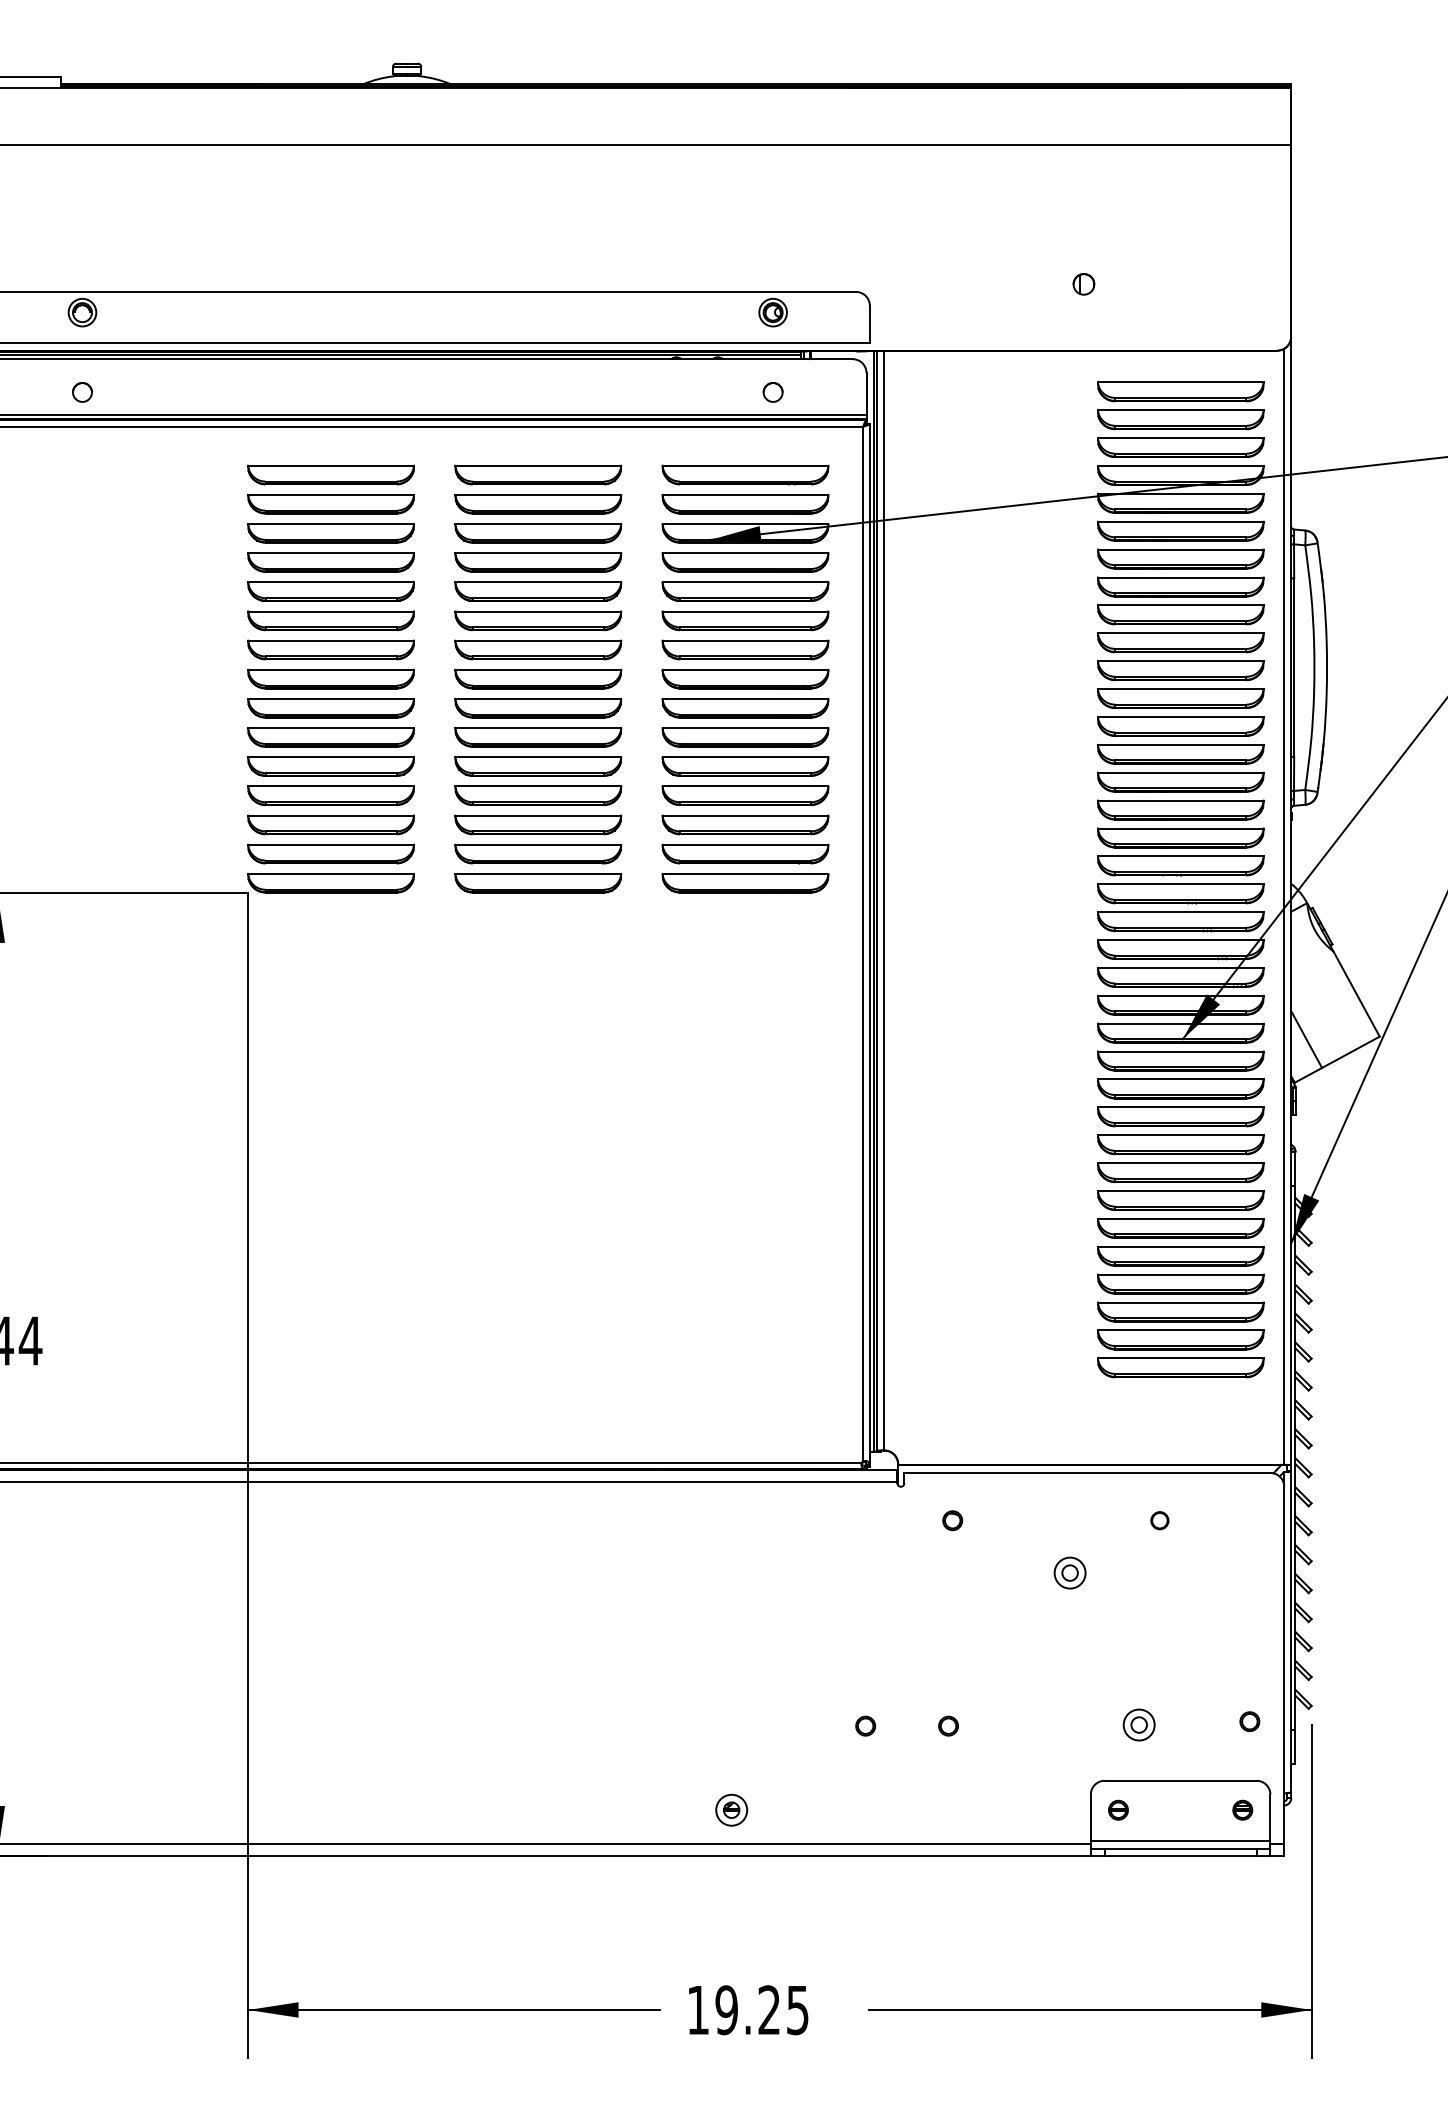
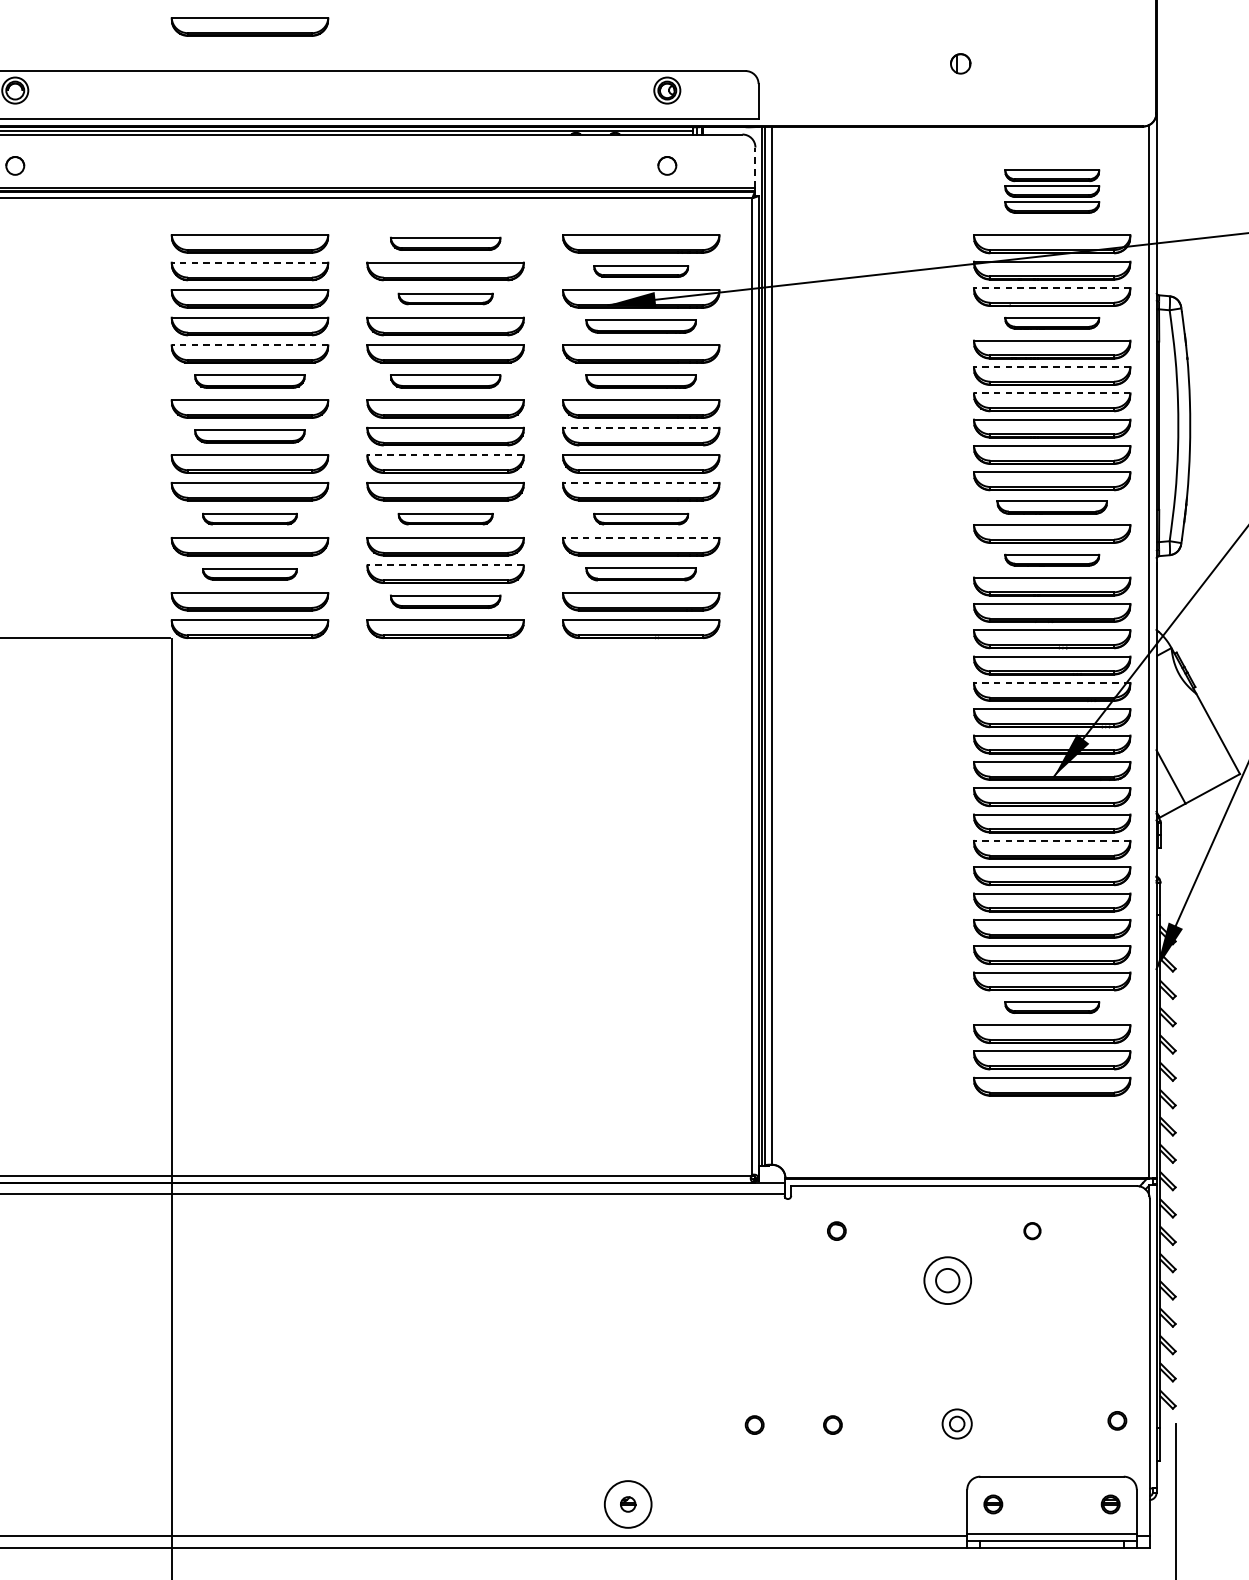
part: (330, 245) -> (249, 27), added
line: (866, 393) -> (755, 166), solid -> dashed
part: (1180, 419) -> (1051, 191), size x0.6
part: (538, 474) -> (445, 243), size x0.7
line: (331, 494) -> (250, 262), solid -> dashed
part: (745, 504) -> (641, 271), size x0.6
line: (1180, 521) -> (1051, 287), solid -> dashed
part: (538, 533) -> (445, 299), size x0.6
part: (1180, 558) -> (1051, 322), size x0.6
part: (745, 562) -> (641, 326), size x0.7
line: (331, 582) -> (250, 345), solid -> dashed
line: (1180, 605) -> (1051, 367), solid -> dashed
part: (330, 620) -> (249, 381), size x0.7
part: (538, 620) -> (445, 381), size x0.7
part: (745, 620) -> (641, 381), size x0.7
line: (1180, 633) -> (1051, 393), solid -> dashed
line: (745, 669) -> (641, 427), solid -> dashed
part: (330, 678) -> (249, 435), size x0.7
line: (538, 699) -> (445, 455), solid -> dashed
line: (745, 728) -> (641, 483), solid -> dashed
part: (1180, 753) -> (1051, 506), size x0.7
part: (330, 766) -> (249, 519), size x0.6
part: (538, 766) -> (445, 519), size x0.6
part: (745, 766) -> (641, 519), size x0.6
line: (745, 786) -> (641, 537), solid -> dashed
part: (1180, 809) -> (1051, 559), size x0.6
line: (538, 815) -> (445, 565), solid -> dashed
part: (330, 824) -> (249, 573), size x0.6
part: (745, 824) -> (641, 573), size x0.7
part: (538, 853) -> (445, 601), size x0.7
line: (1180, 940) -> (1051, 683), solid -> dashed
line: (1180, 1107) -> (1051, 841), solid -> dashed
part: (1180, 1283) -> (1051, 1007), size x0.6
part: (1069, 1572) -> (947, 1280), size x1.6
part: (1138, 1724) -> (956, 1423), moved
circle: (731, 1809) -> (628, 1503), size x1.6

